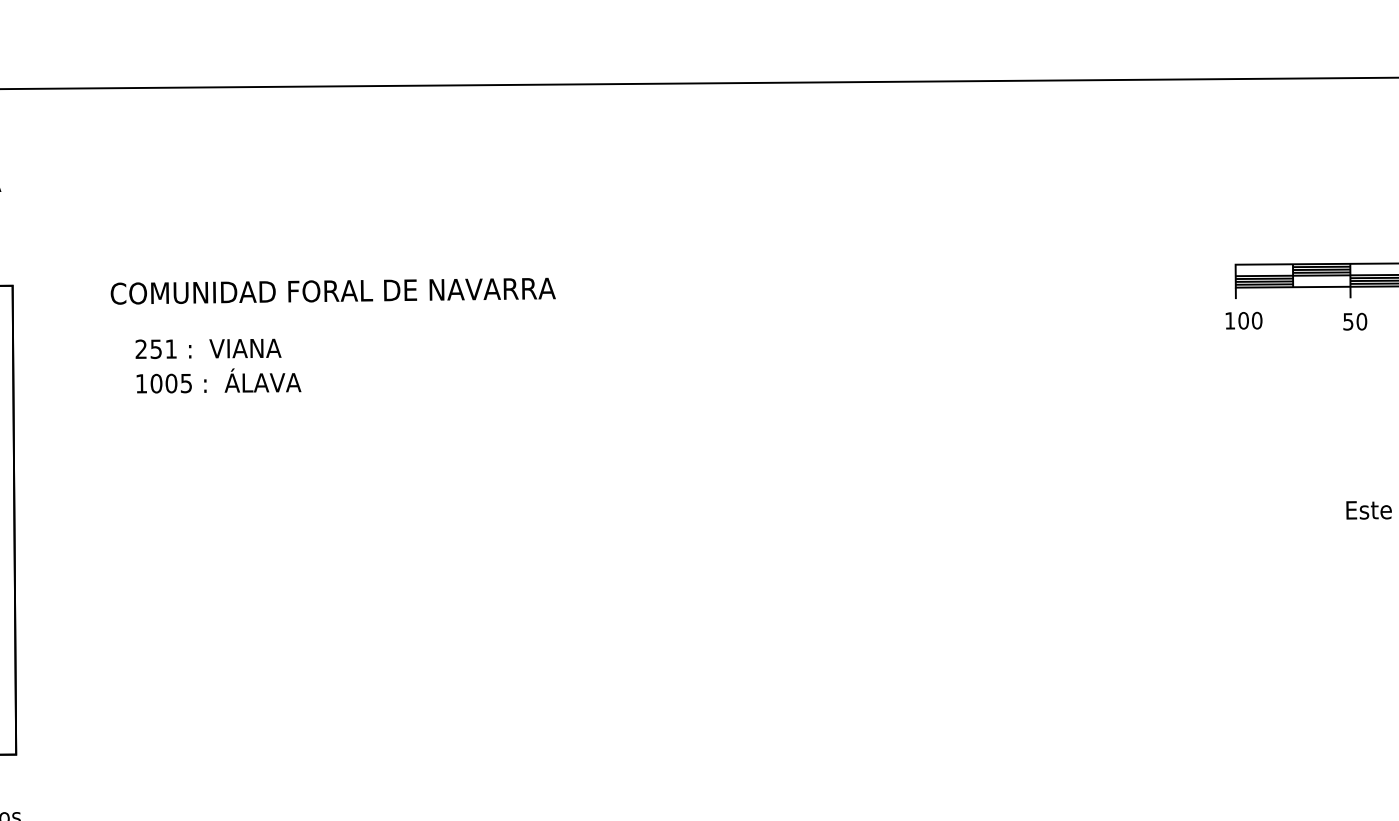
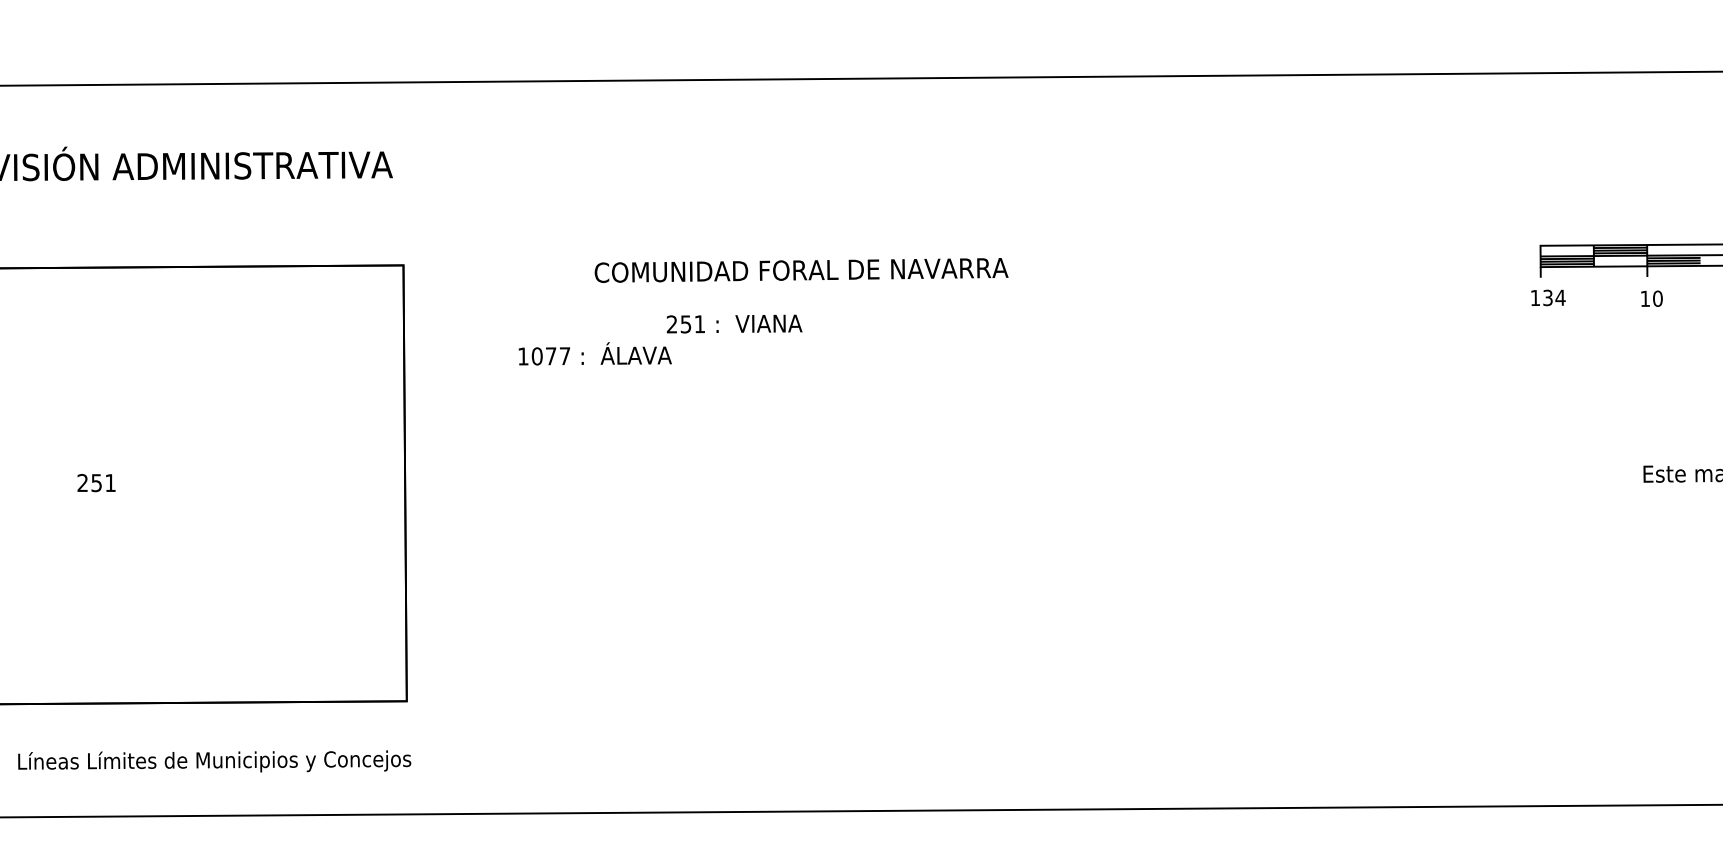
text: (333, 291) -> (801, 270), moved
text: (1250, 320) -> (1554, 297), 100 -> 134
text: (1347, 321) -> (1644, 298), 50 -> 10
text: (208, 348) -> (734, 323), moved
text: (178, 383) -> (557, 356), 1005 -> 1077

